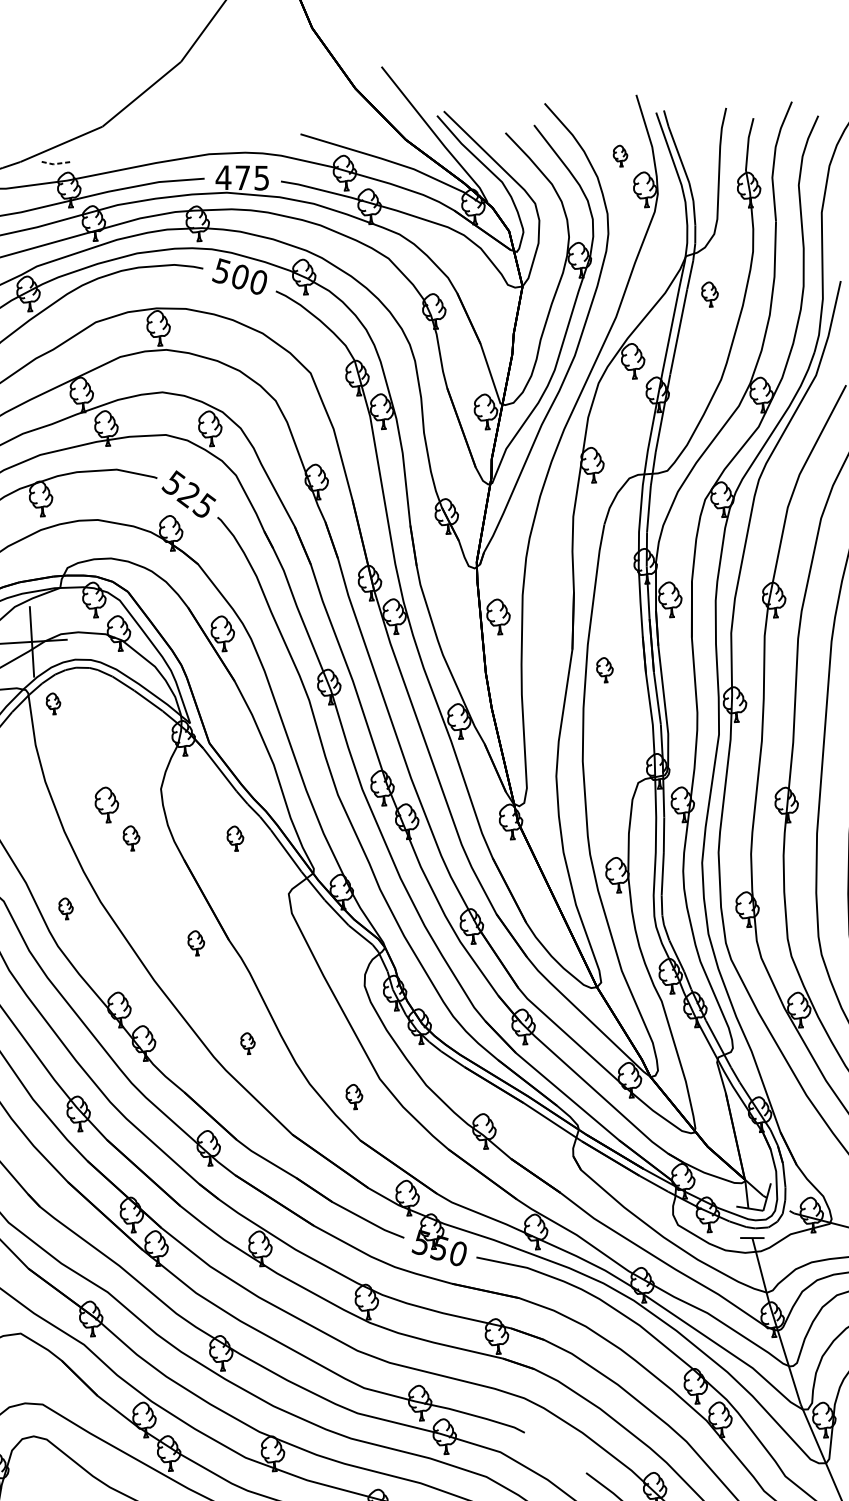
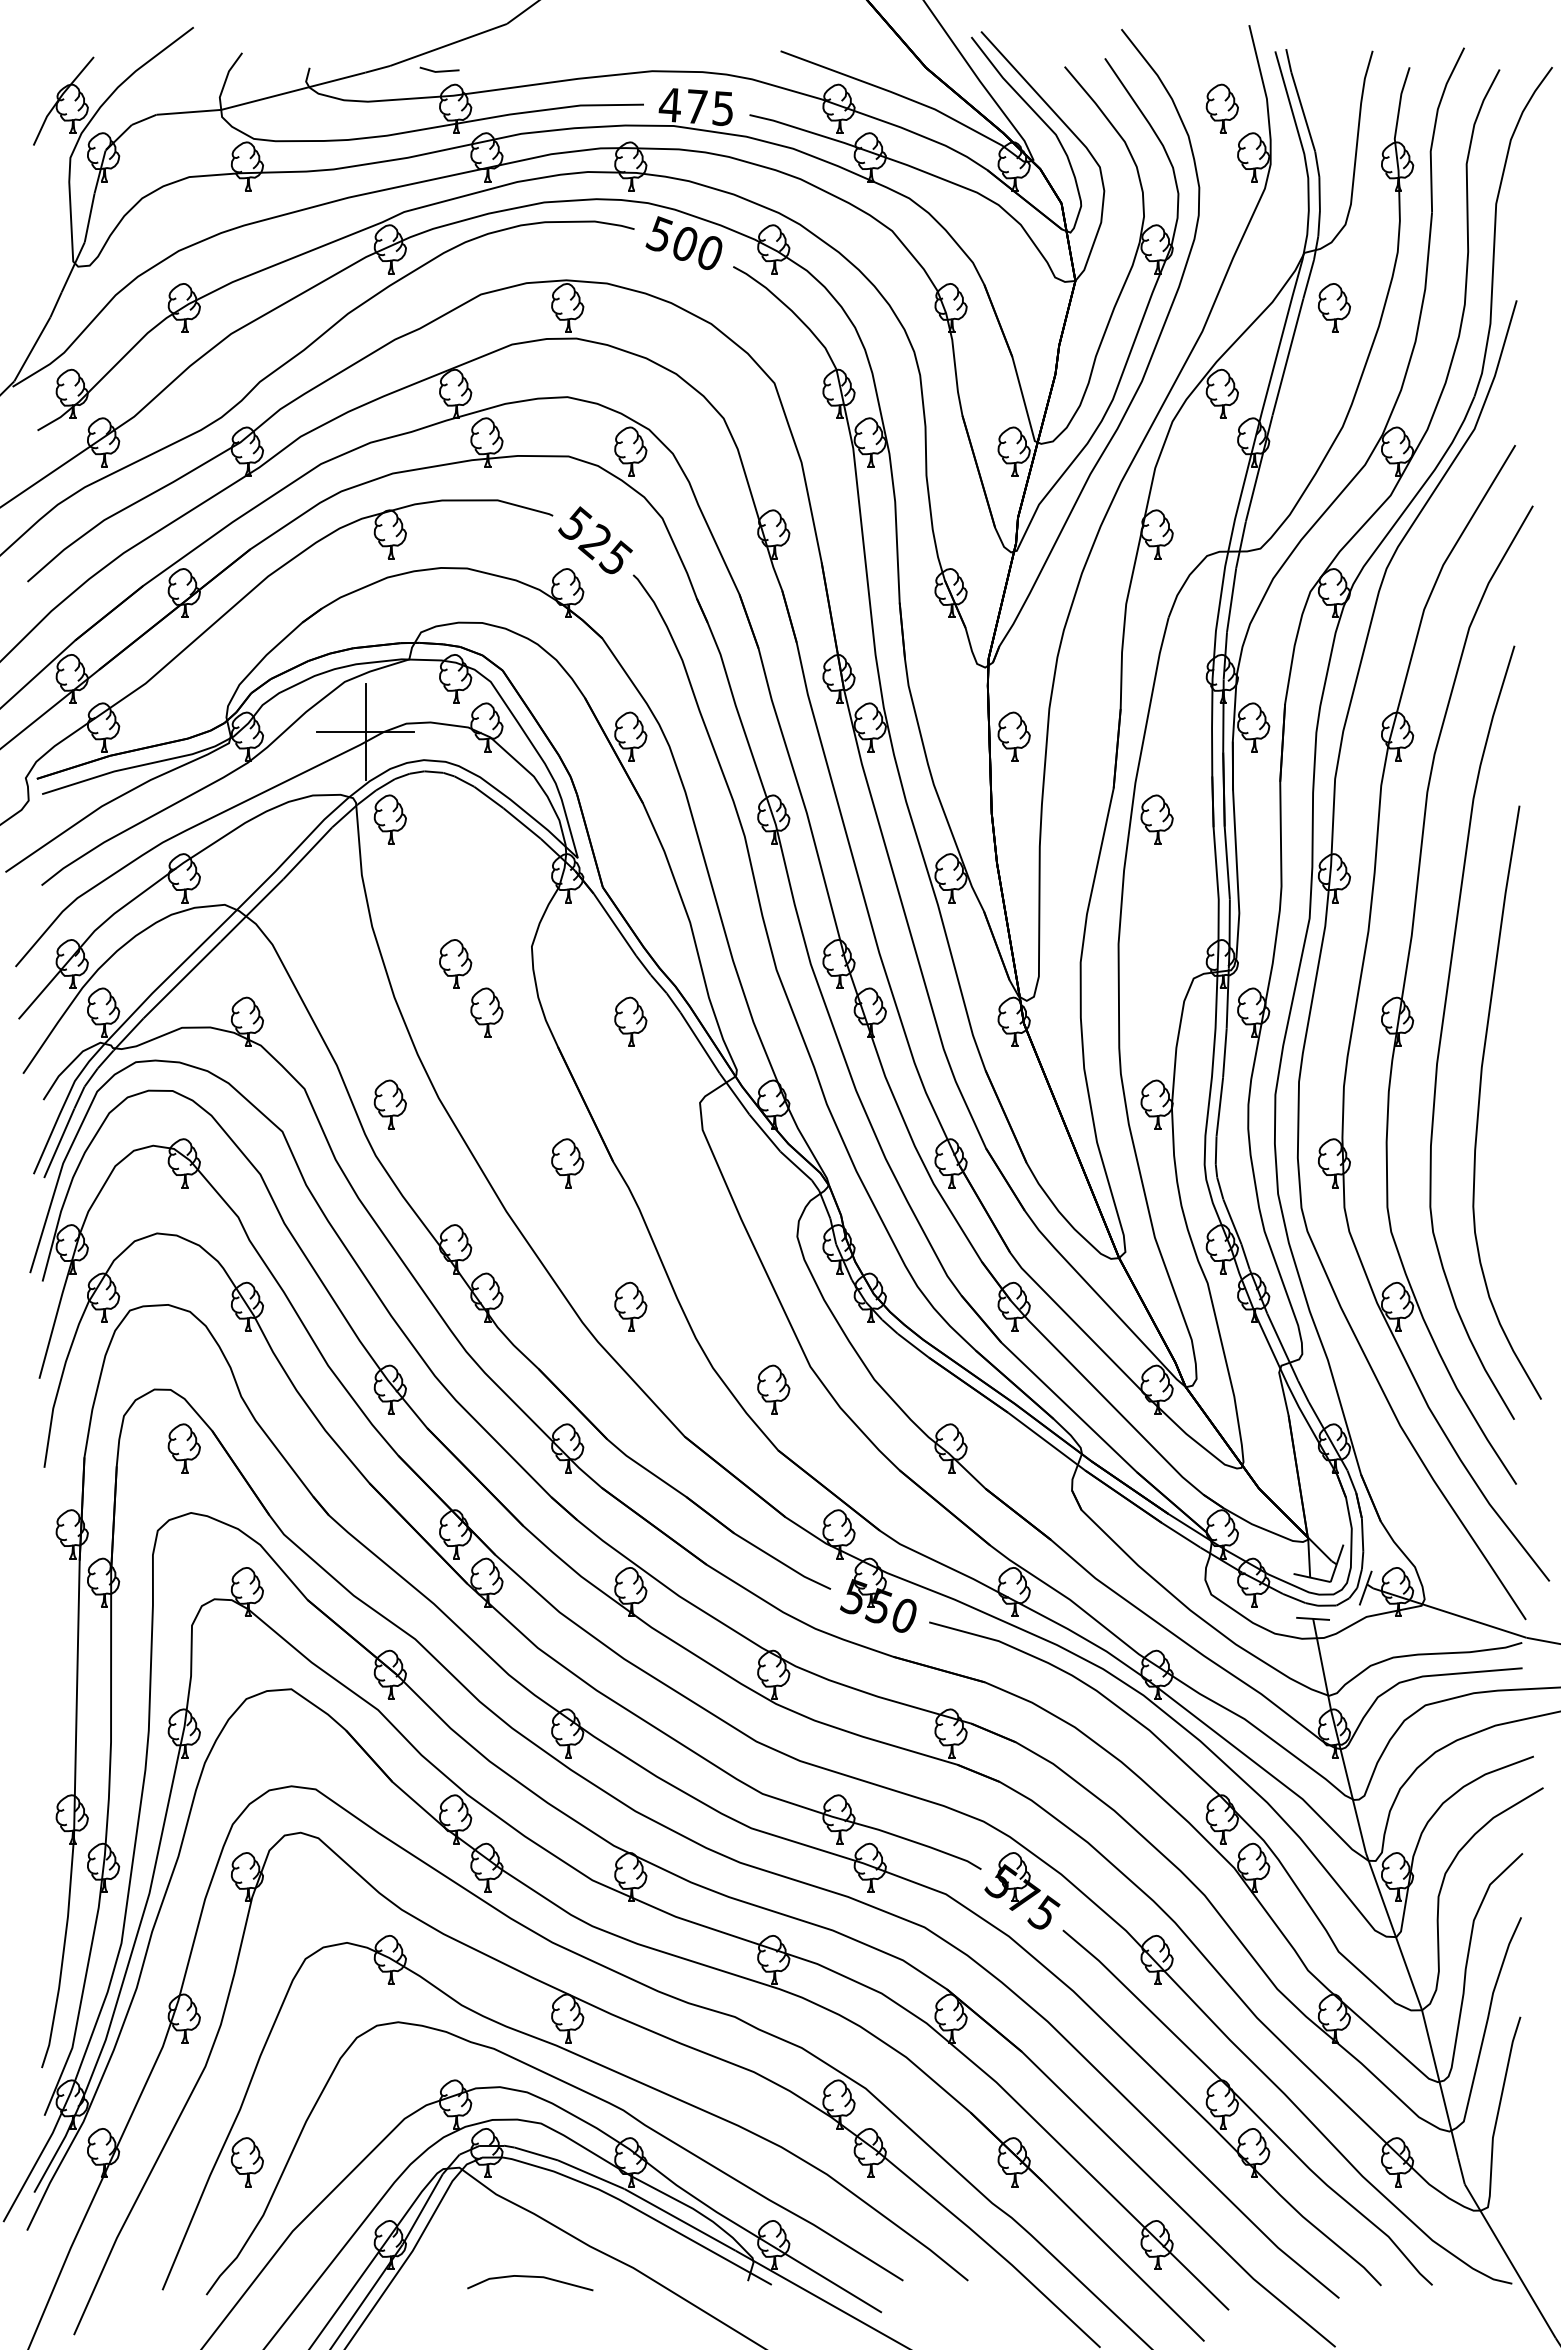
part: (620, 156) -> (1221, 108), size x1.67
line: (56, 163) -> (439, 71), dashed -> solid
part: (710, 294) -> (1334, 307), size x1.43
part: (604, 670) -> (1156, 819), size x1.43
part: (53, 703) -> (389, 819), size x1.67
part: (131, 838) -> (486, 1012), size x1.43
part: (235, 838) -> (630, 1021), size x1.43
part: (65, 908) -> (389, 1104), size x1.67
part: (196, 943) -> (567, 1163), size x1.43
part: (247, 1043) -> (630, 1306), size x1.67
part: (354, 1096) -> (773, 1389), size x1.43
line: (788, 1213) -> (1365, 1587), added
part: (555, 1446) -> (1022, 1890), added

